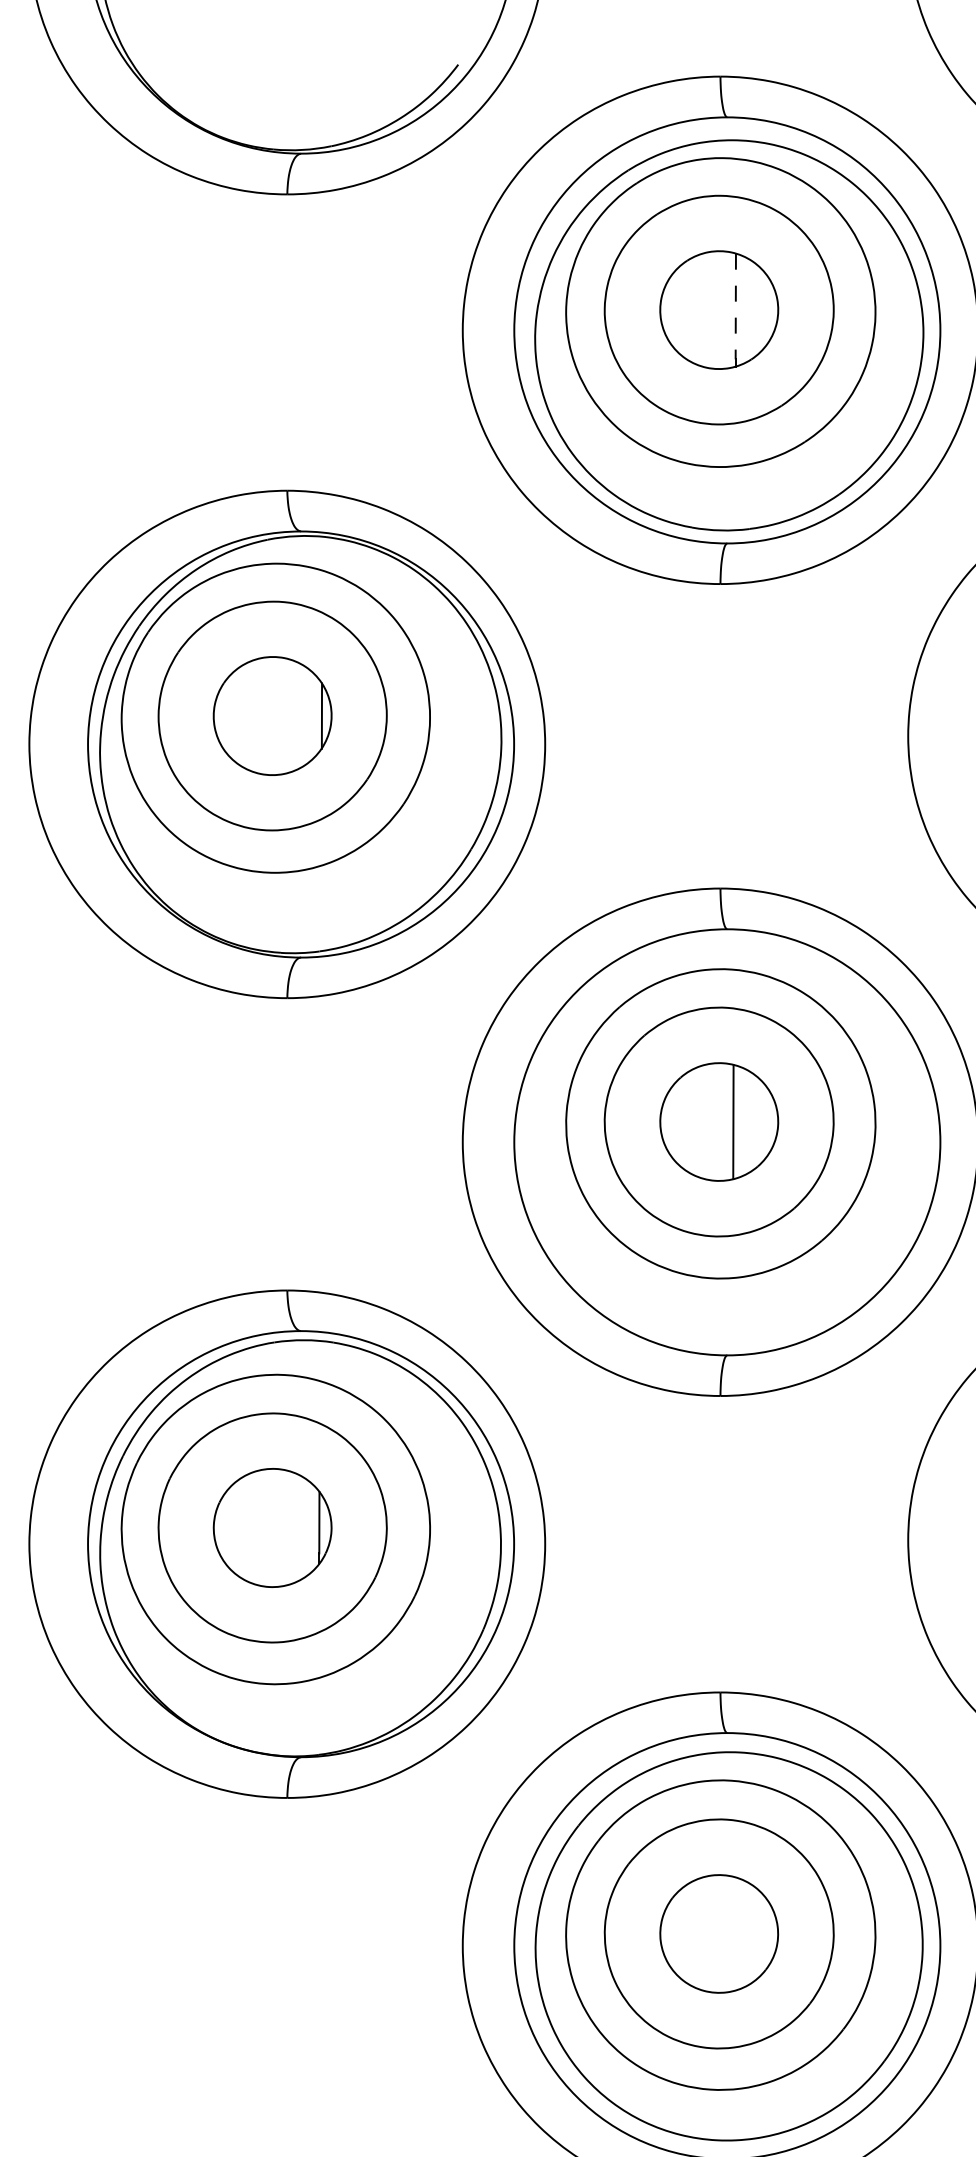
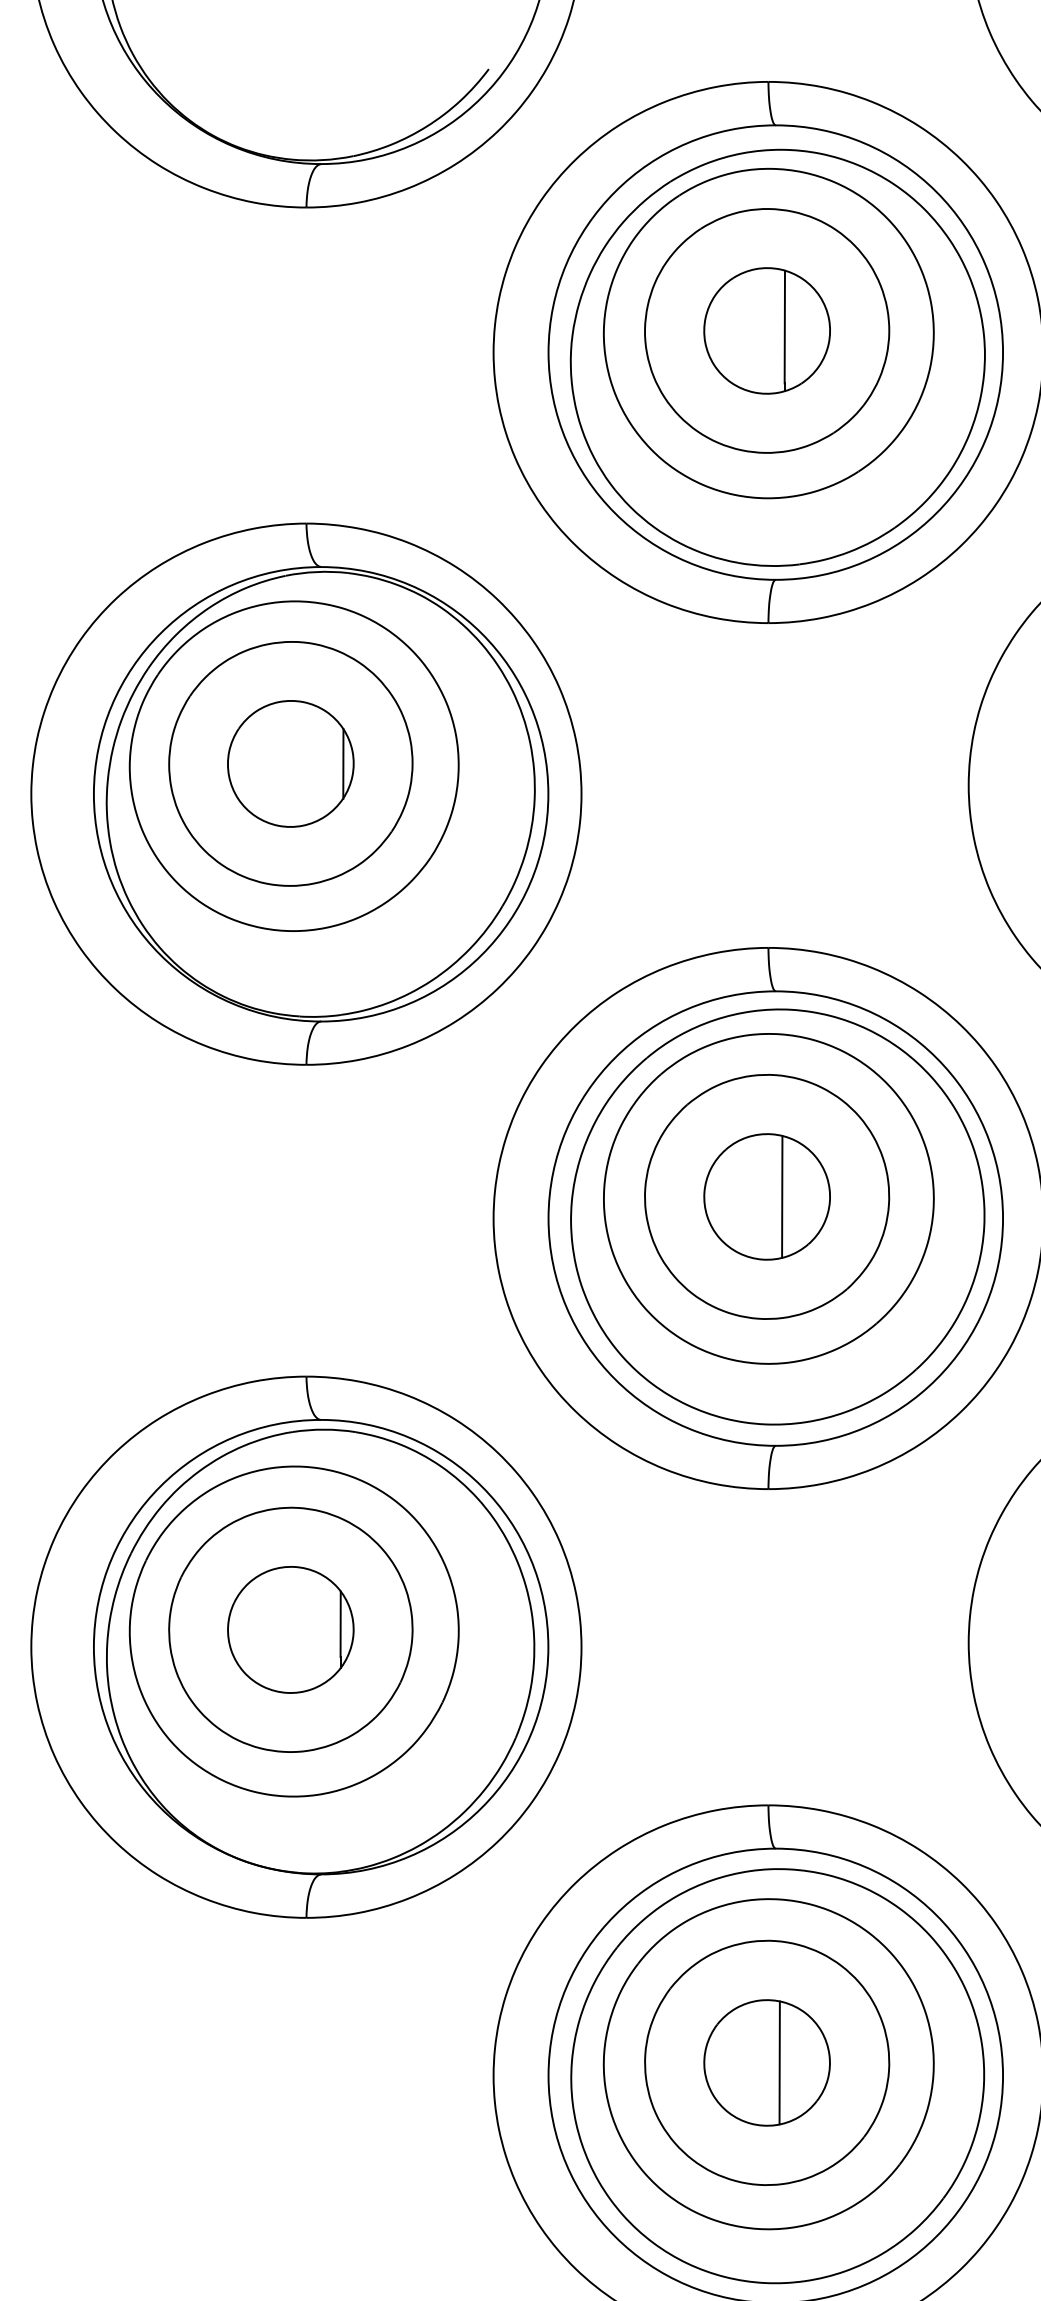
line: (735, 306) -> (784, 327), dashed -> solid
part: (728, 1140) -> (777, 1216), added
line: (730, 1933) -> (779, 2062), added

